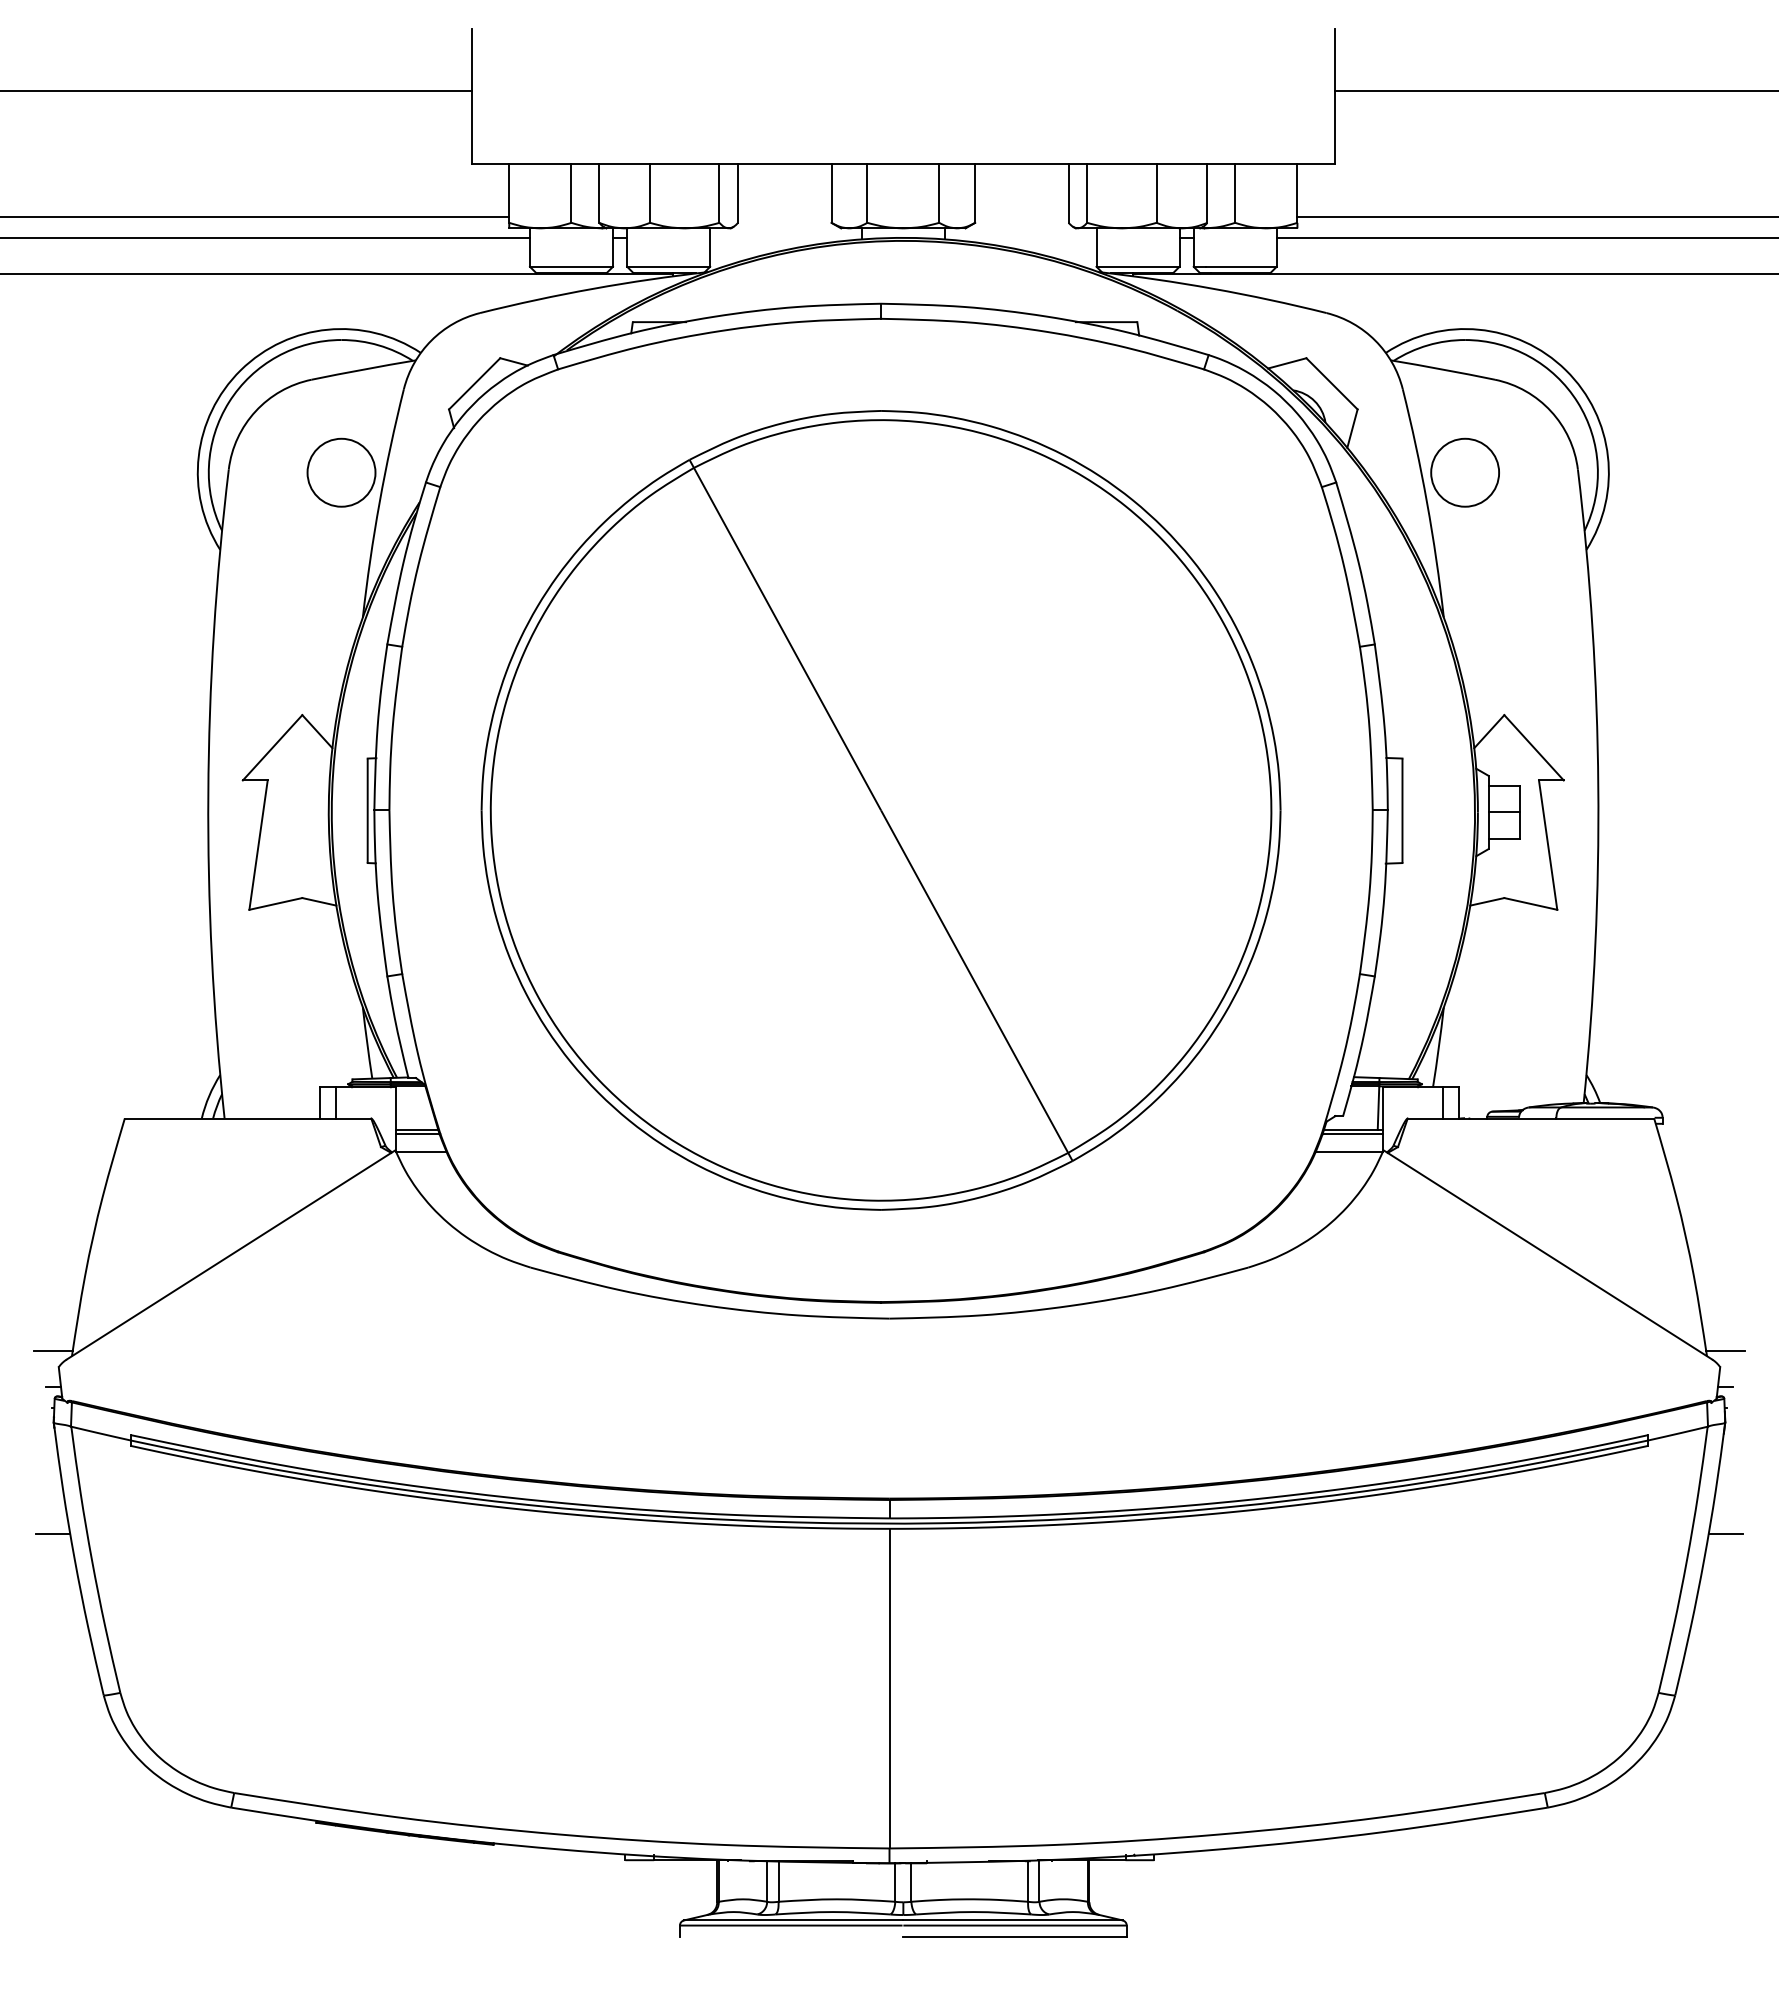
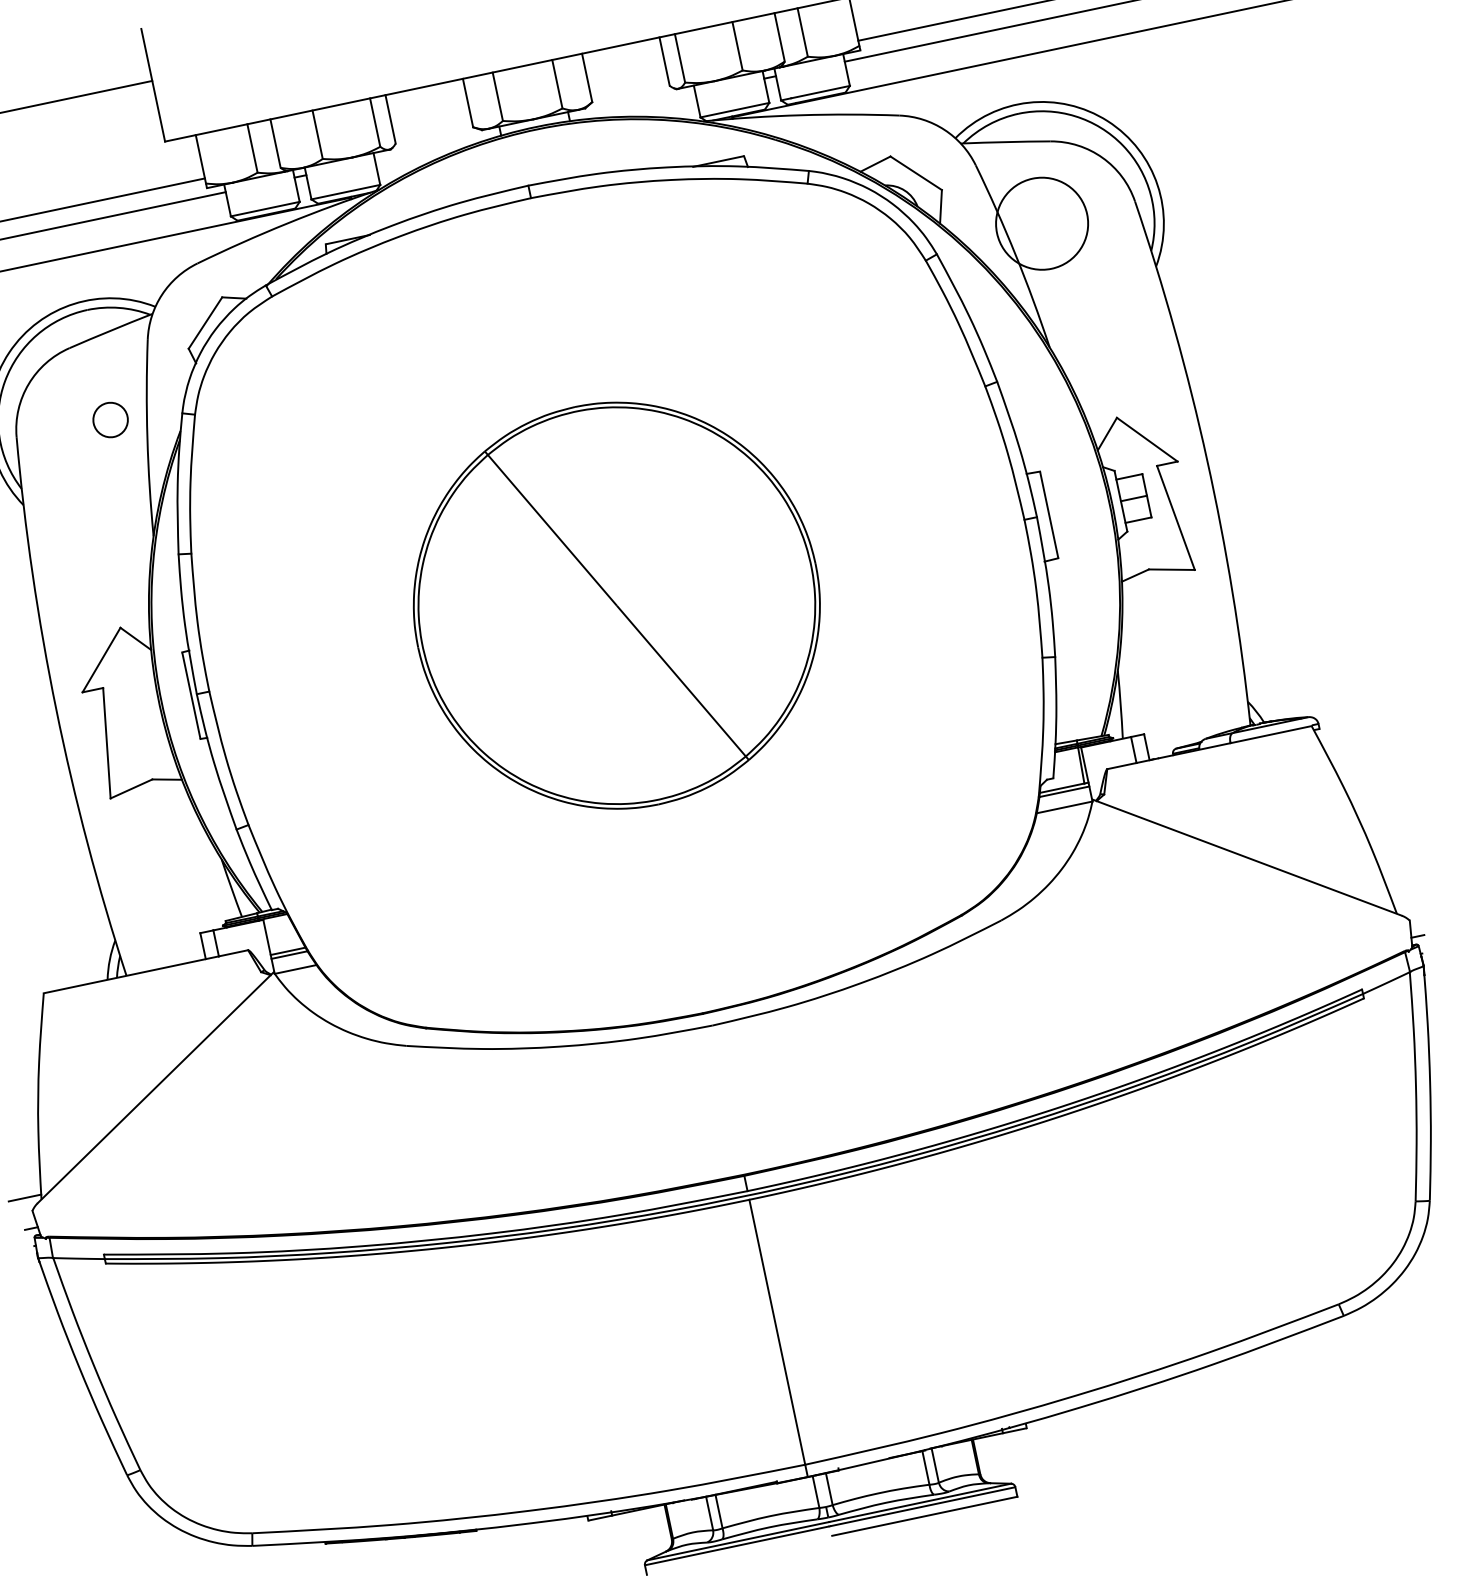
circle: (341, 472) -> (110, 419), size x0.6
circle: (1465, 472) -> (1042, 223), size x1.6
part: (880, 810) -> (616, 605), size x0.6
line: (1725, 1350) -> (1411, 905), removed
line: (53, 1533) -> (57, 1349), removed
line: (1725, 1533) -> (1443, 1057), removed

